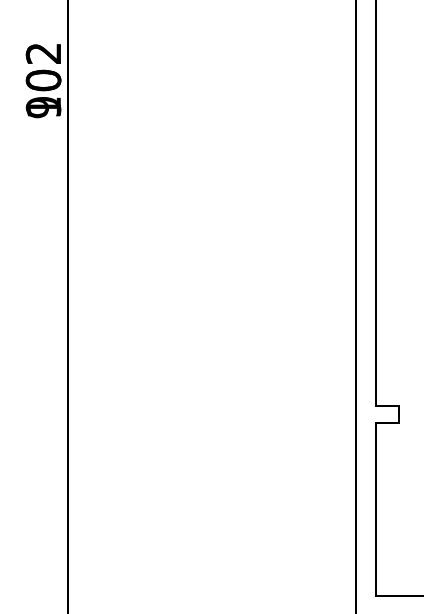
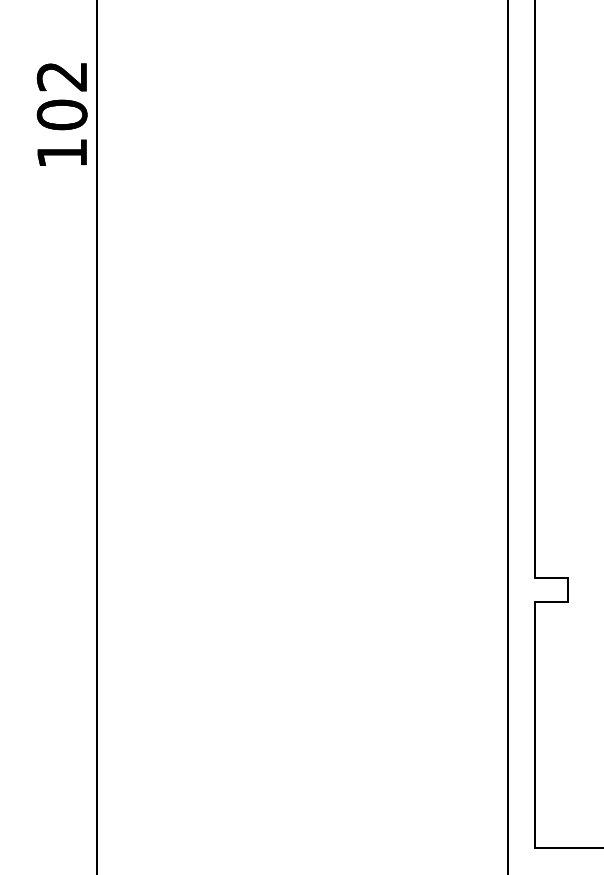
text: (43, 107) -> (61, 153), 902 -> 102

